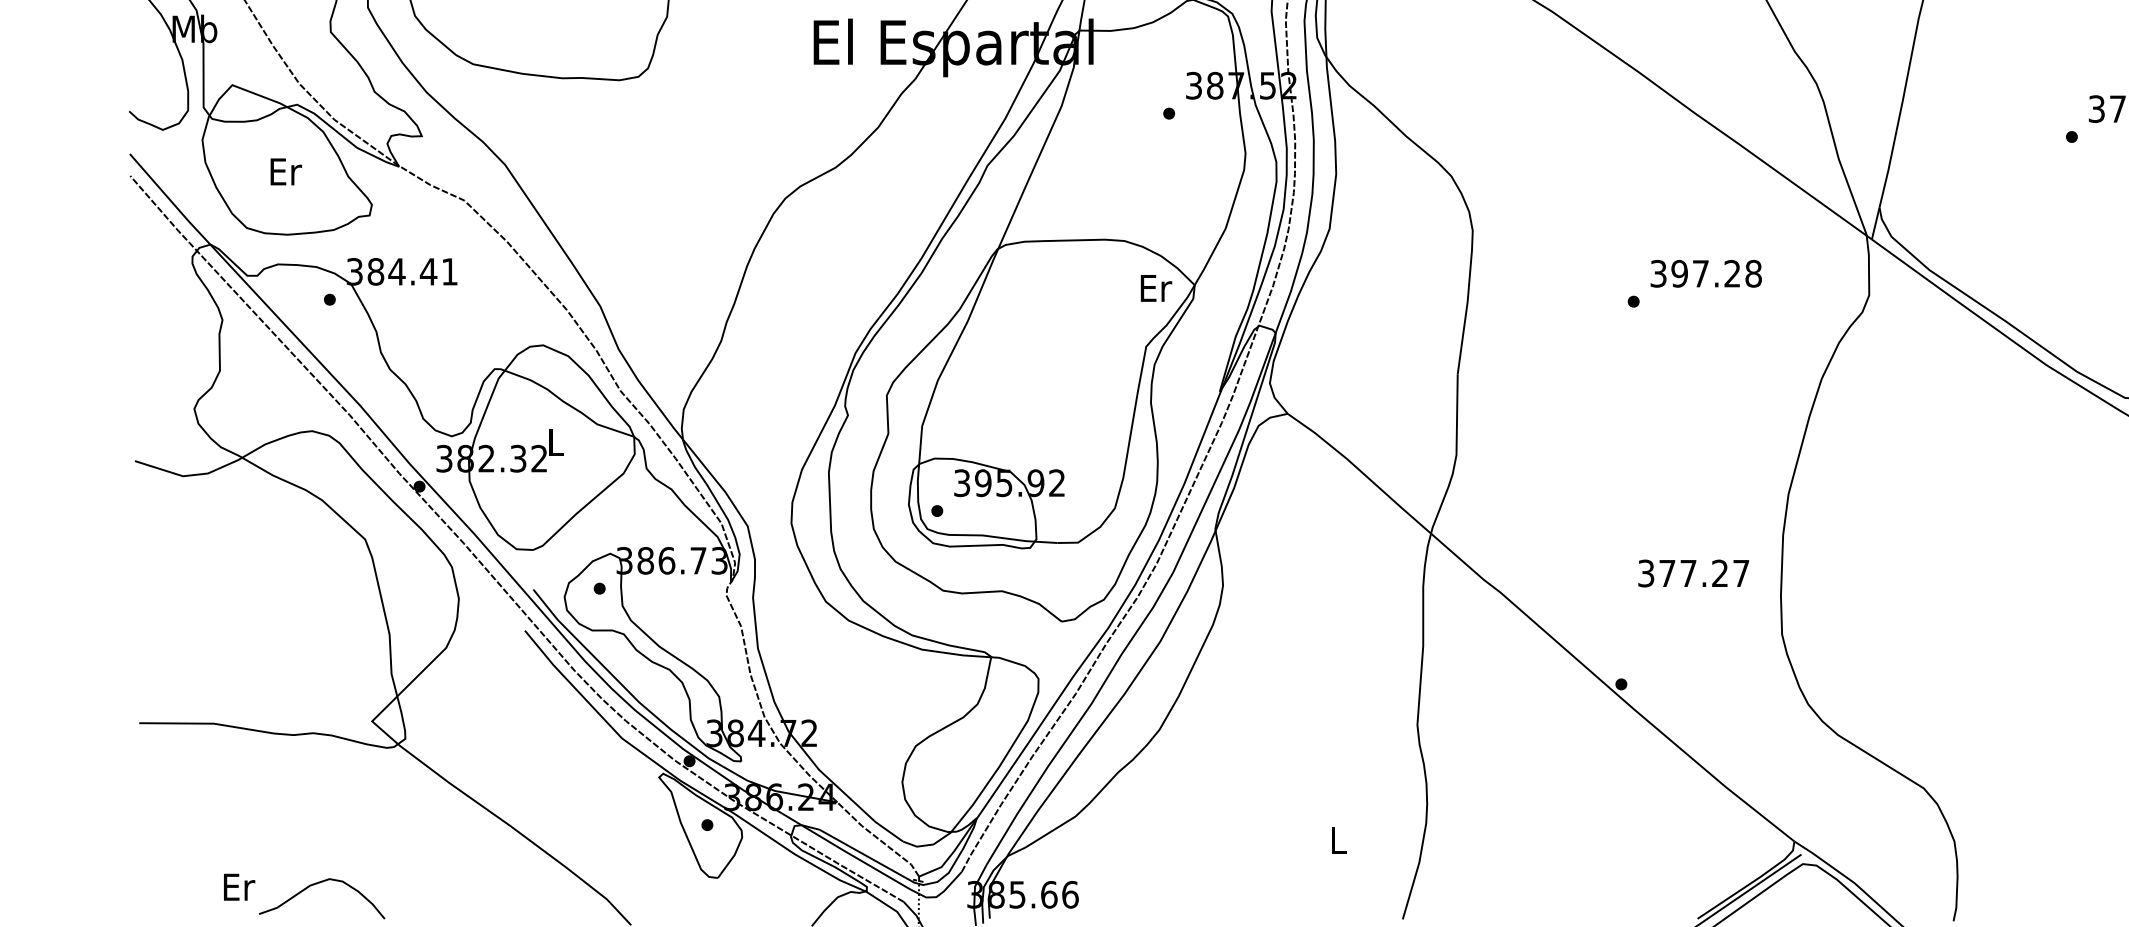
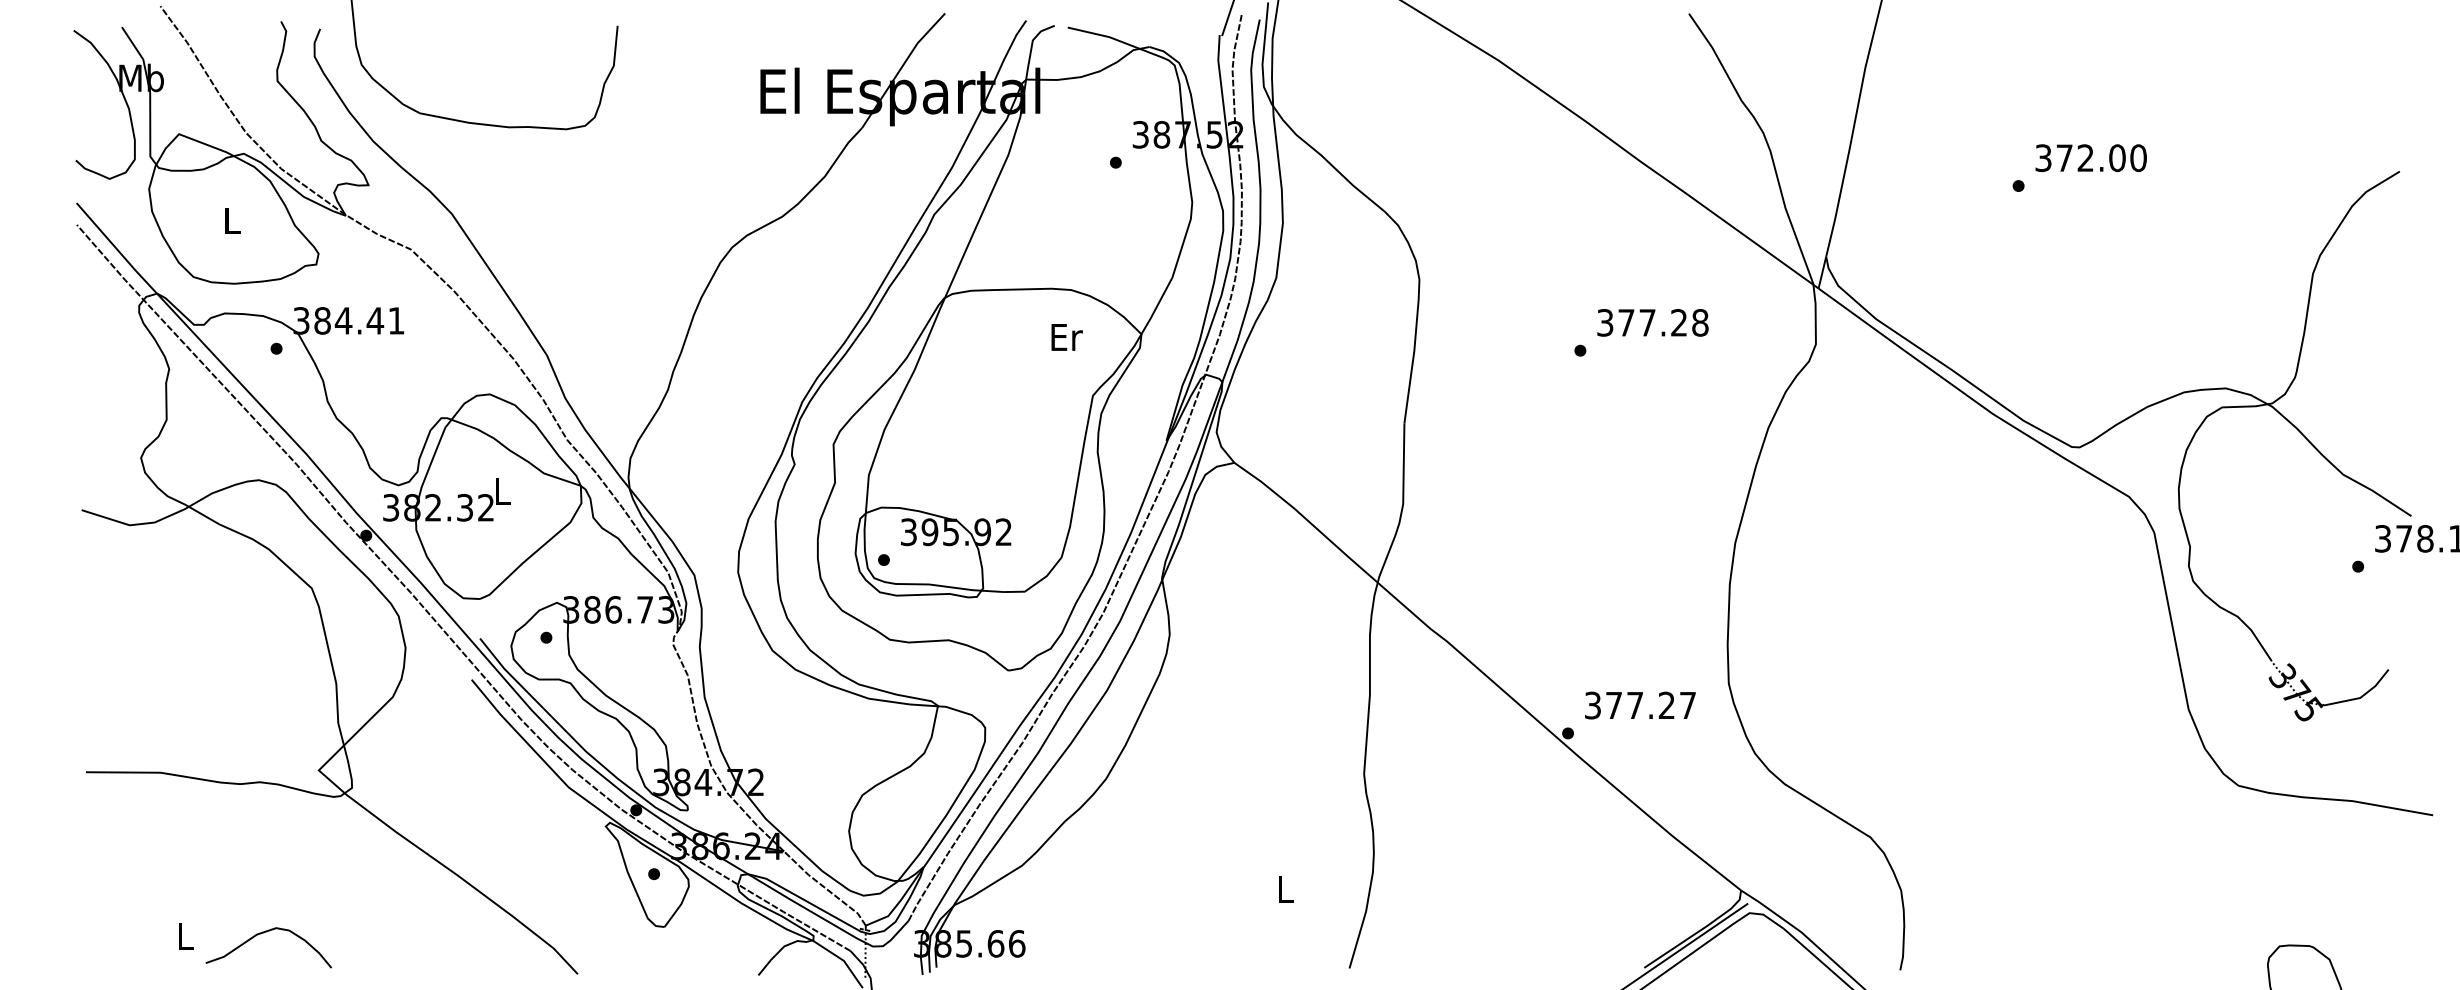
text: (285, 171) -> (232, 220), Er -> L
text: (1679, 273) -> (1626, 322), 397.28 -> 377.28
text: (1155, 288) -> (1066, 337), moved
text: (1693, 573) -> (1640, 705), moved
text: (238, 886) -> (185, 935), Er -> L

